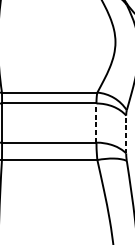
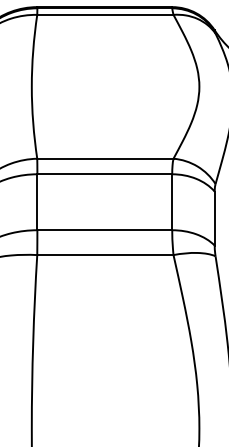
line: (96, 123) -> (172, 202), dashed -> solid
line: (126, 134) -> (214, 218), dashed -> solid

